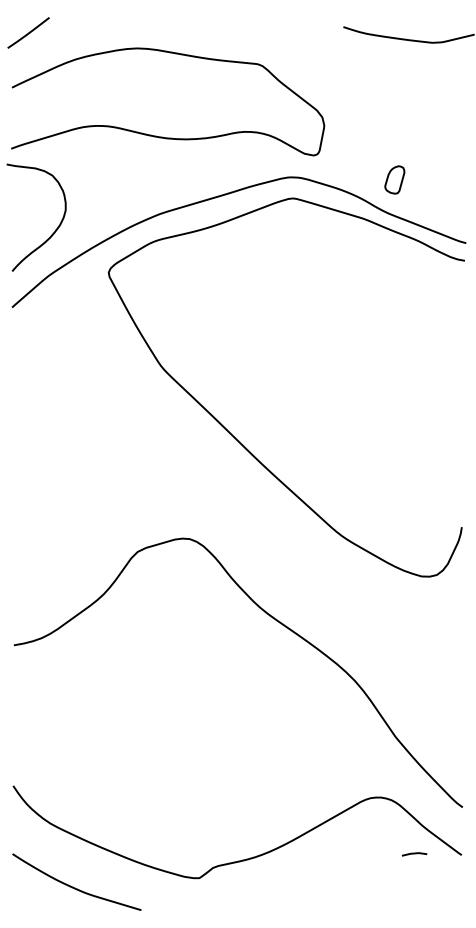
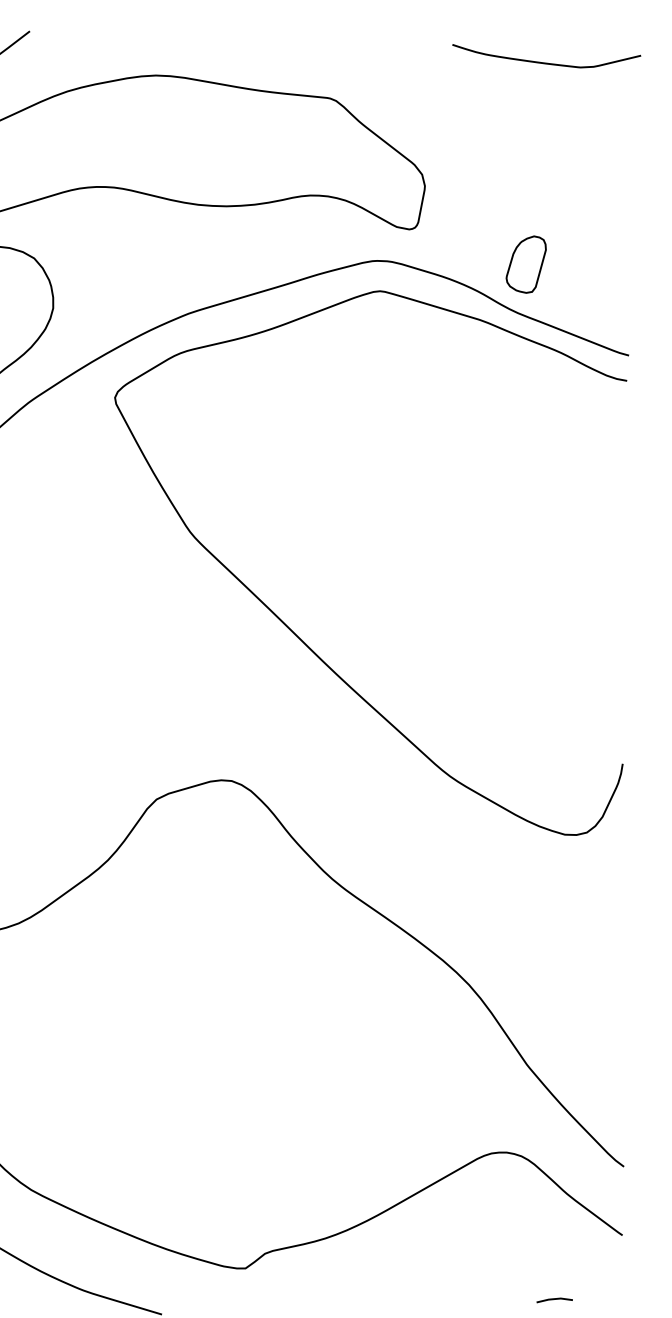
part: (394, 179) -> (525, 263), size x1.43
line: (414, 854) -> (554, 1300), moved

